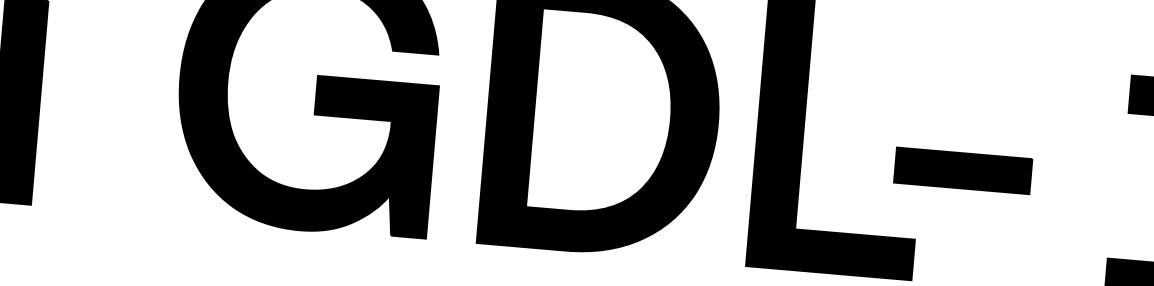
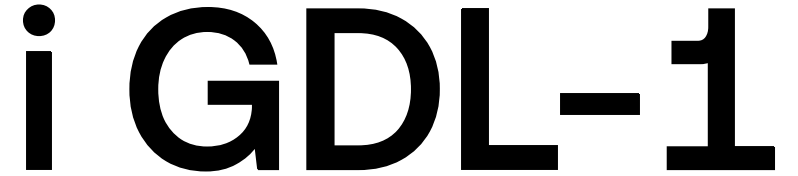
part: (962, 169) -> (599, 103), moved

